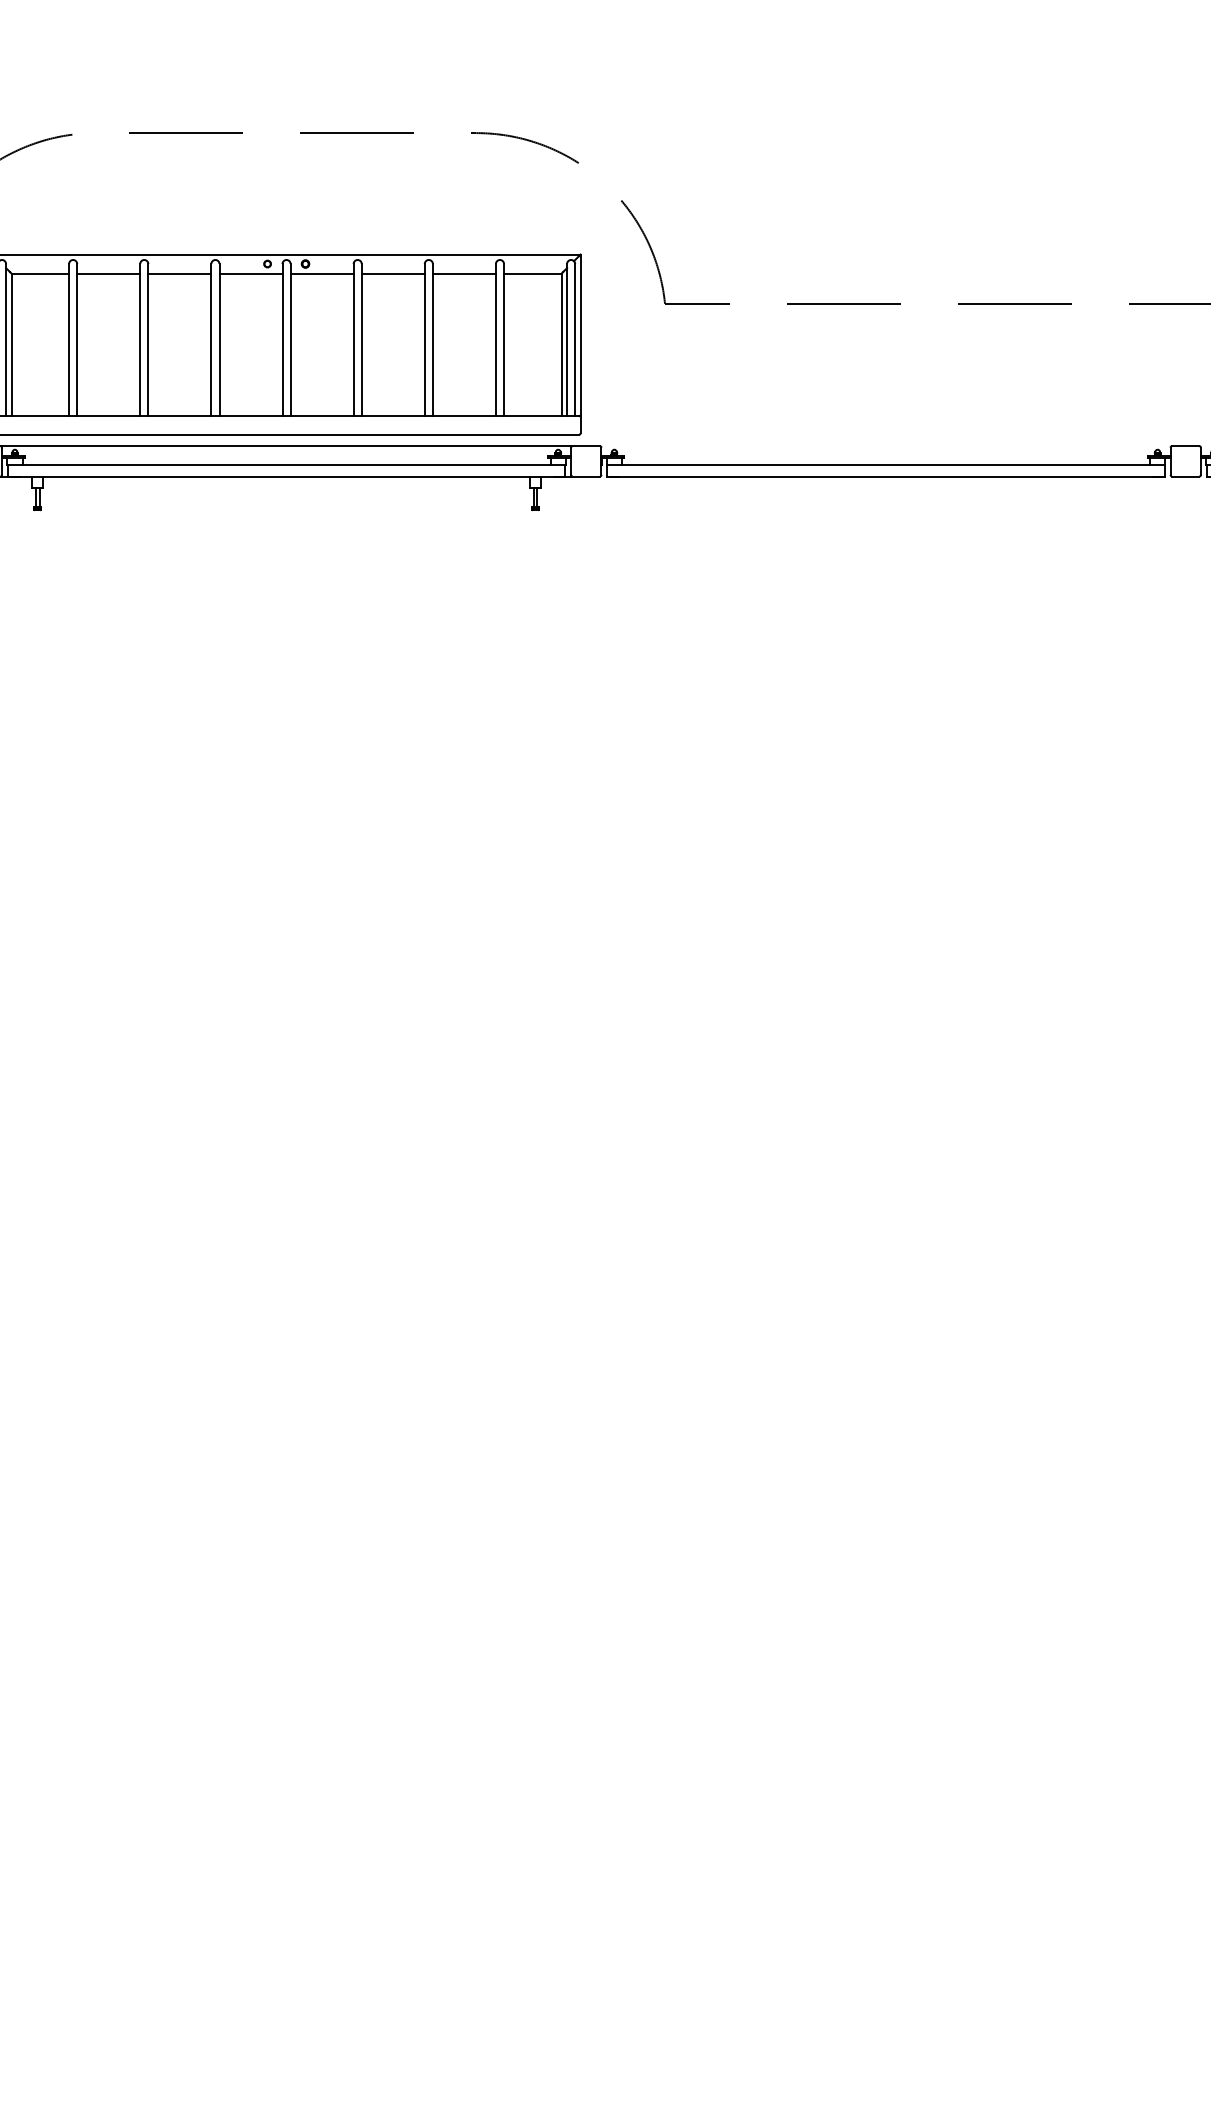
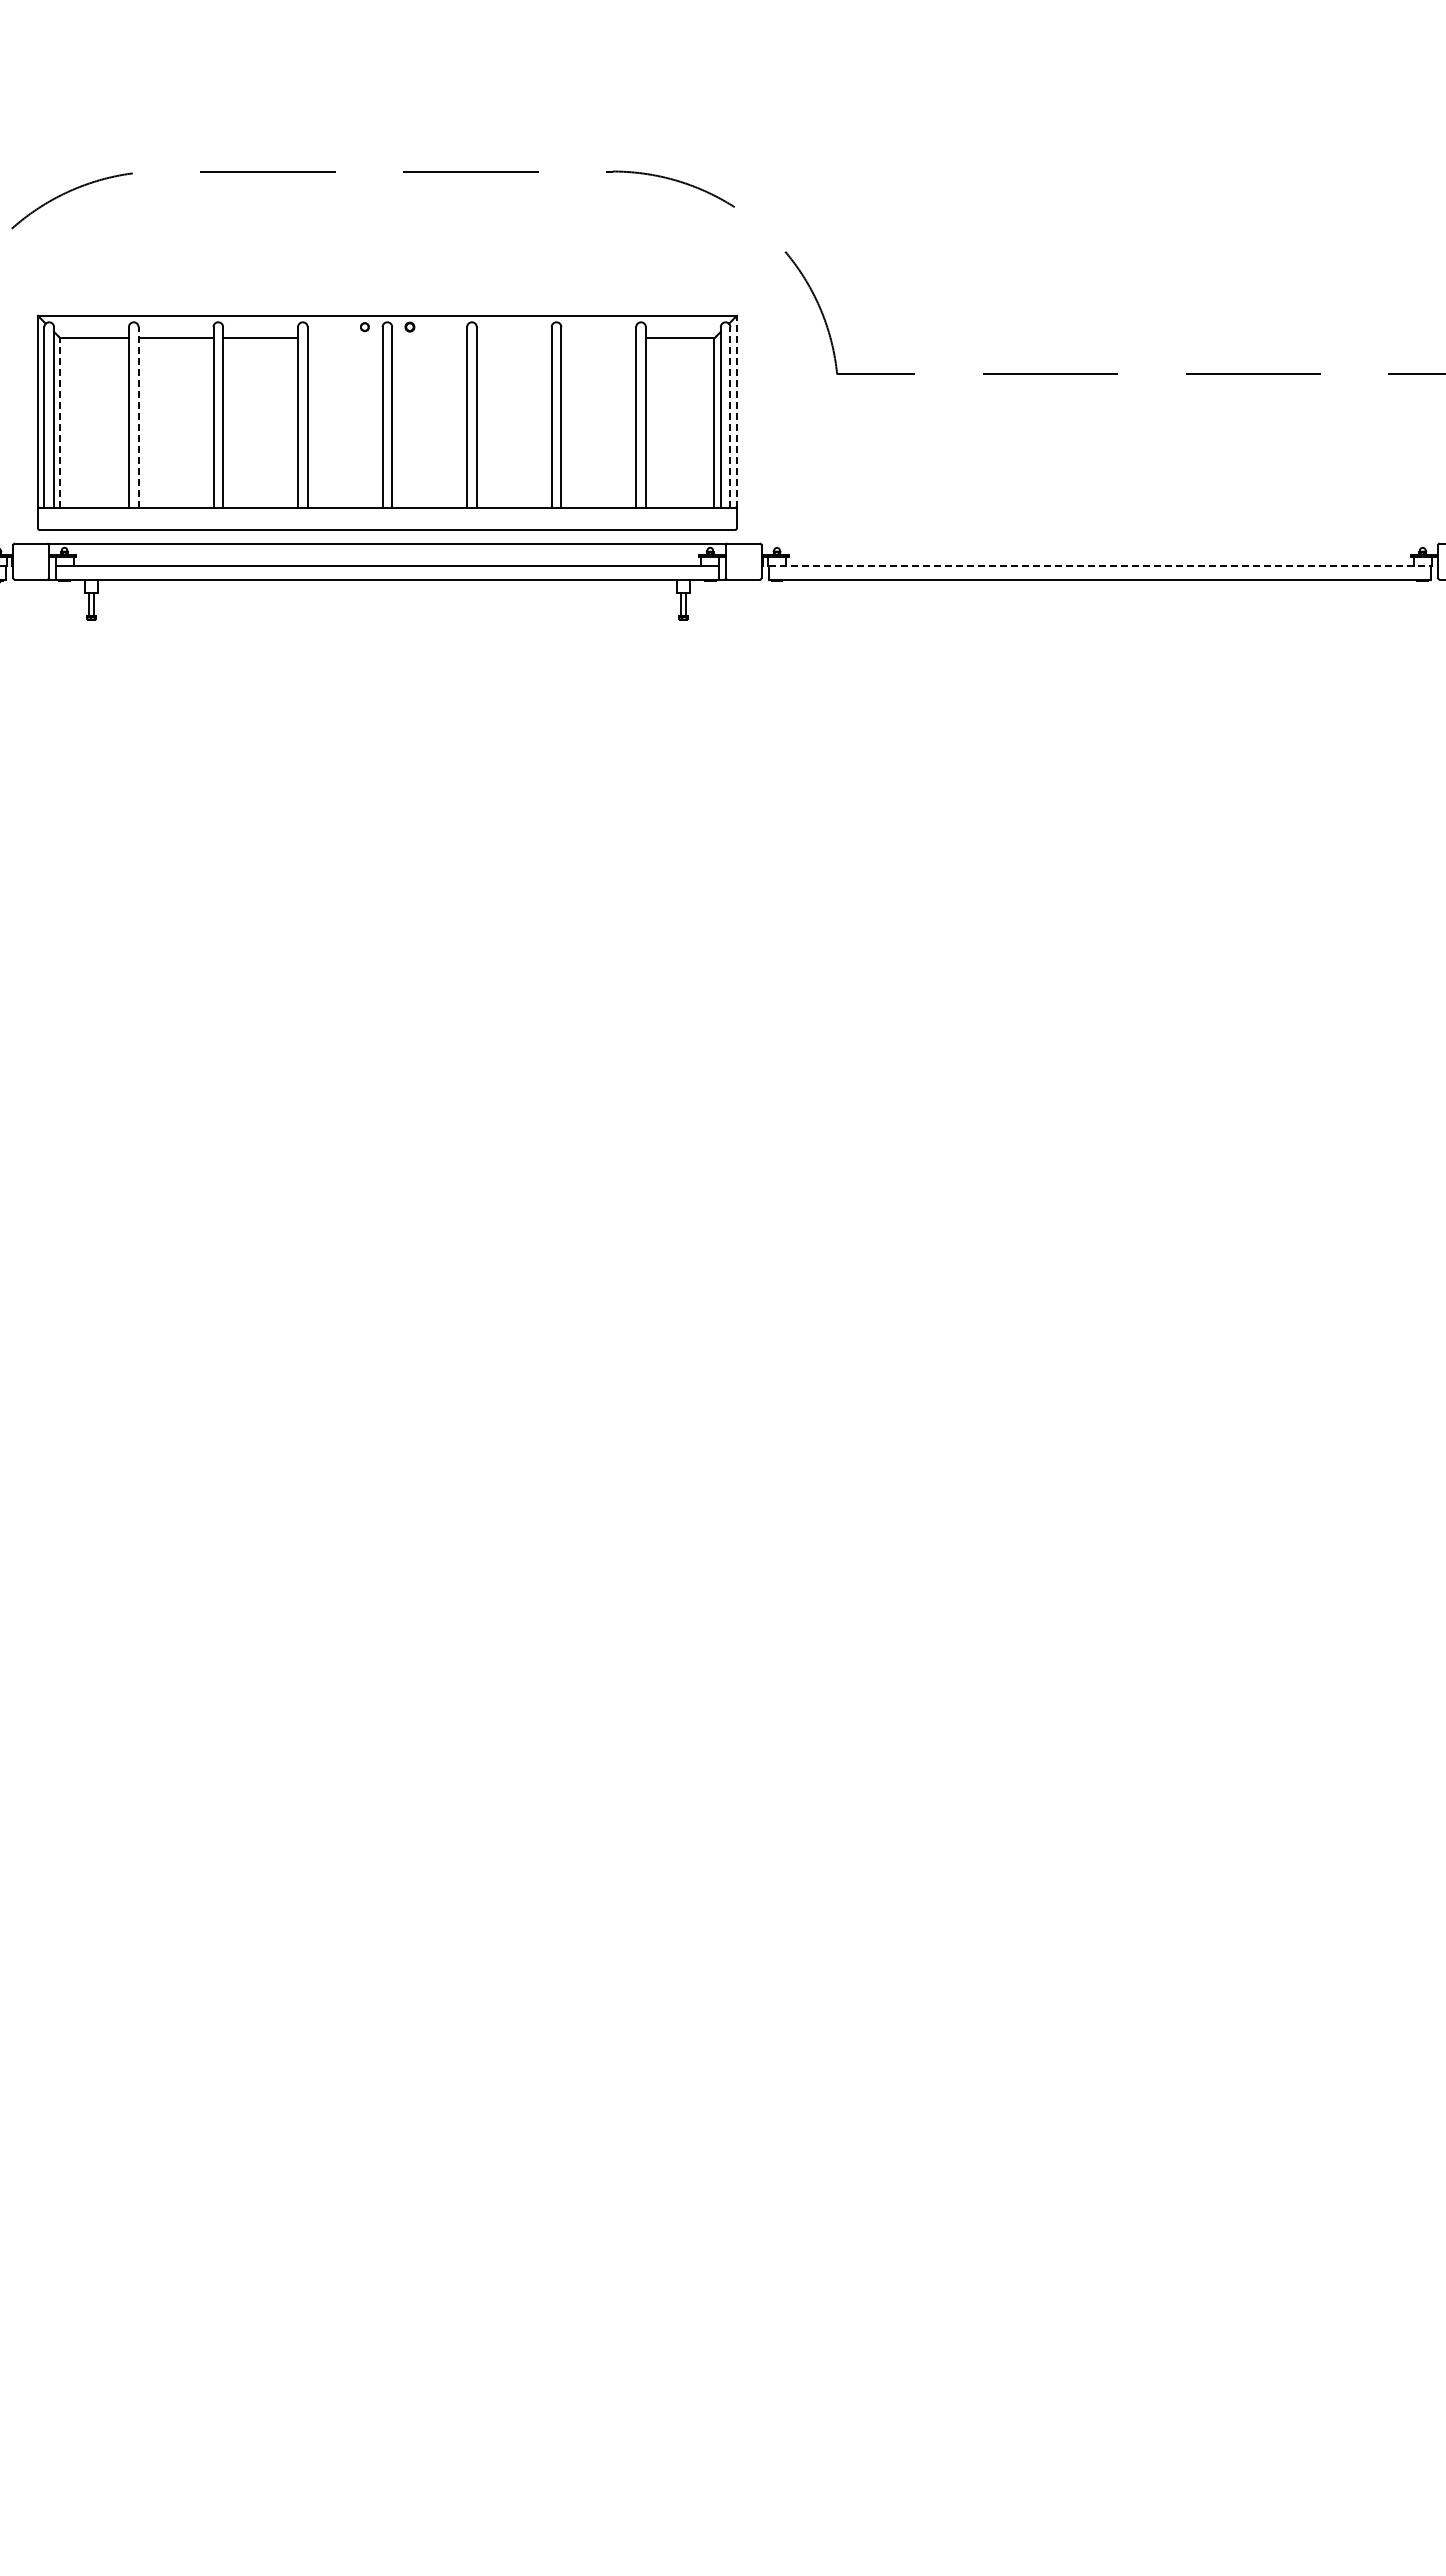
line: (250, 273) -> (344, 338), removed
line: (321, 273) -> (429, 338), removed
line: (392, 273) -> (513, 338), removed
line: (464, 273) -> (598, 338), removed
line: (580, 335) -> (736, 411), solid -> dashed
line: (77, 339) -> (138, 416), solid -> dashed
line: (575, 339) -> (730, 416), solid -> dashed
line: (11, 344) -> (60, 422), solid -> dashed
line: (886, 465) -> (1100, 566), solid -> dashed

